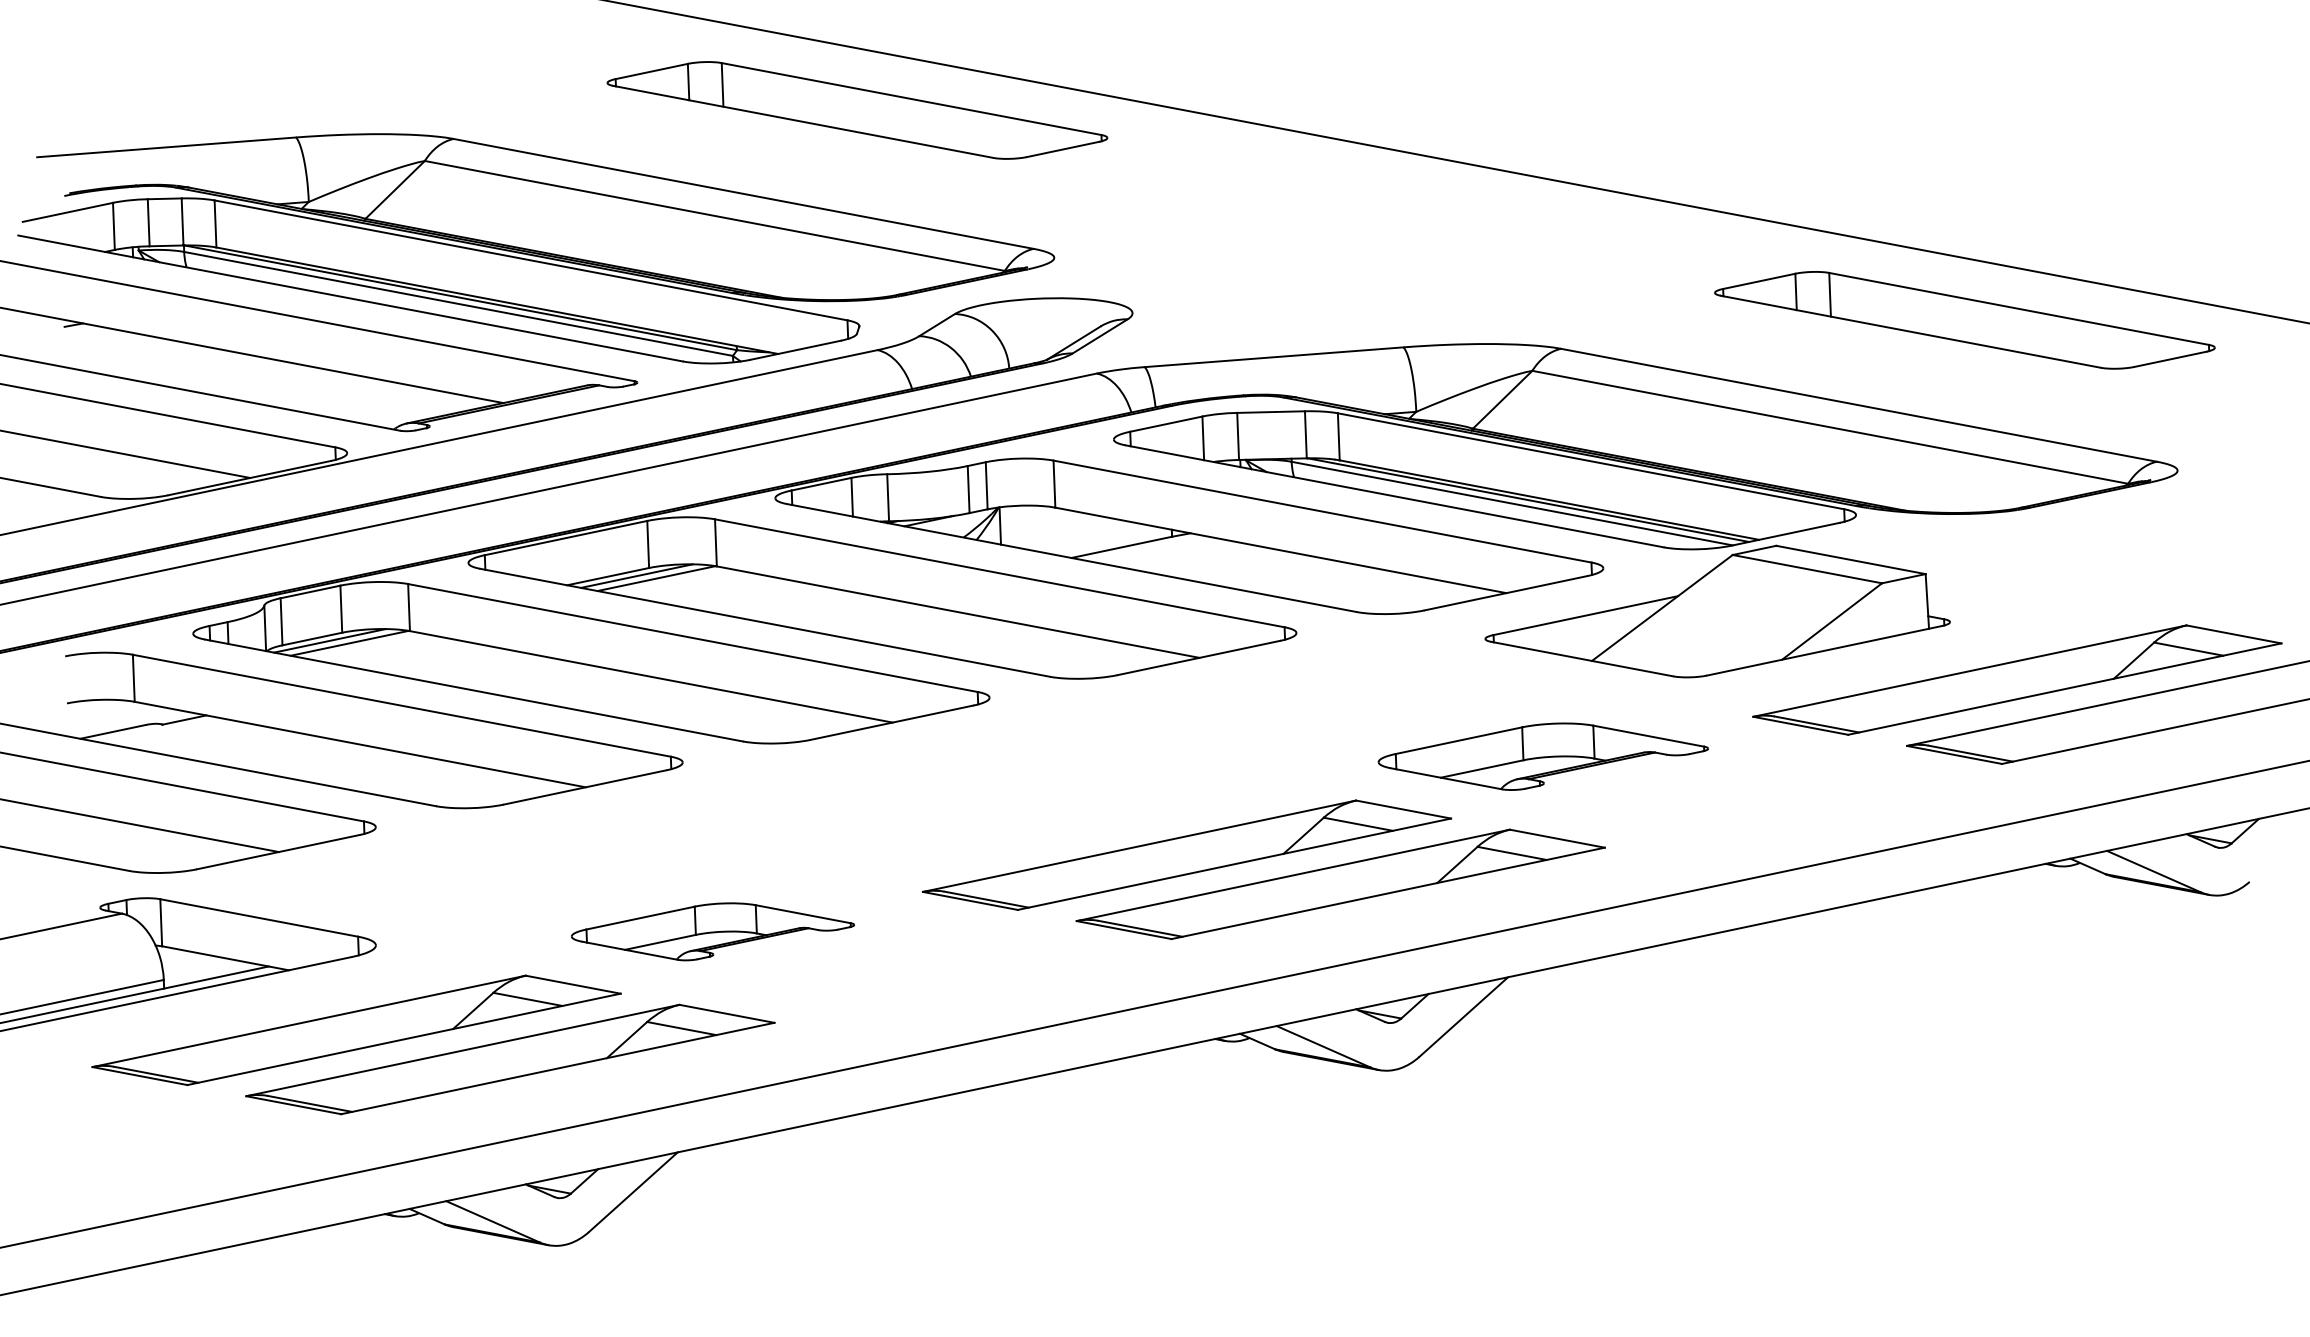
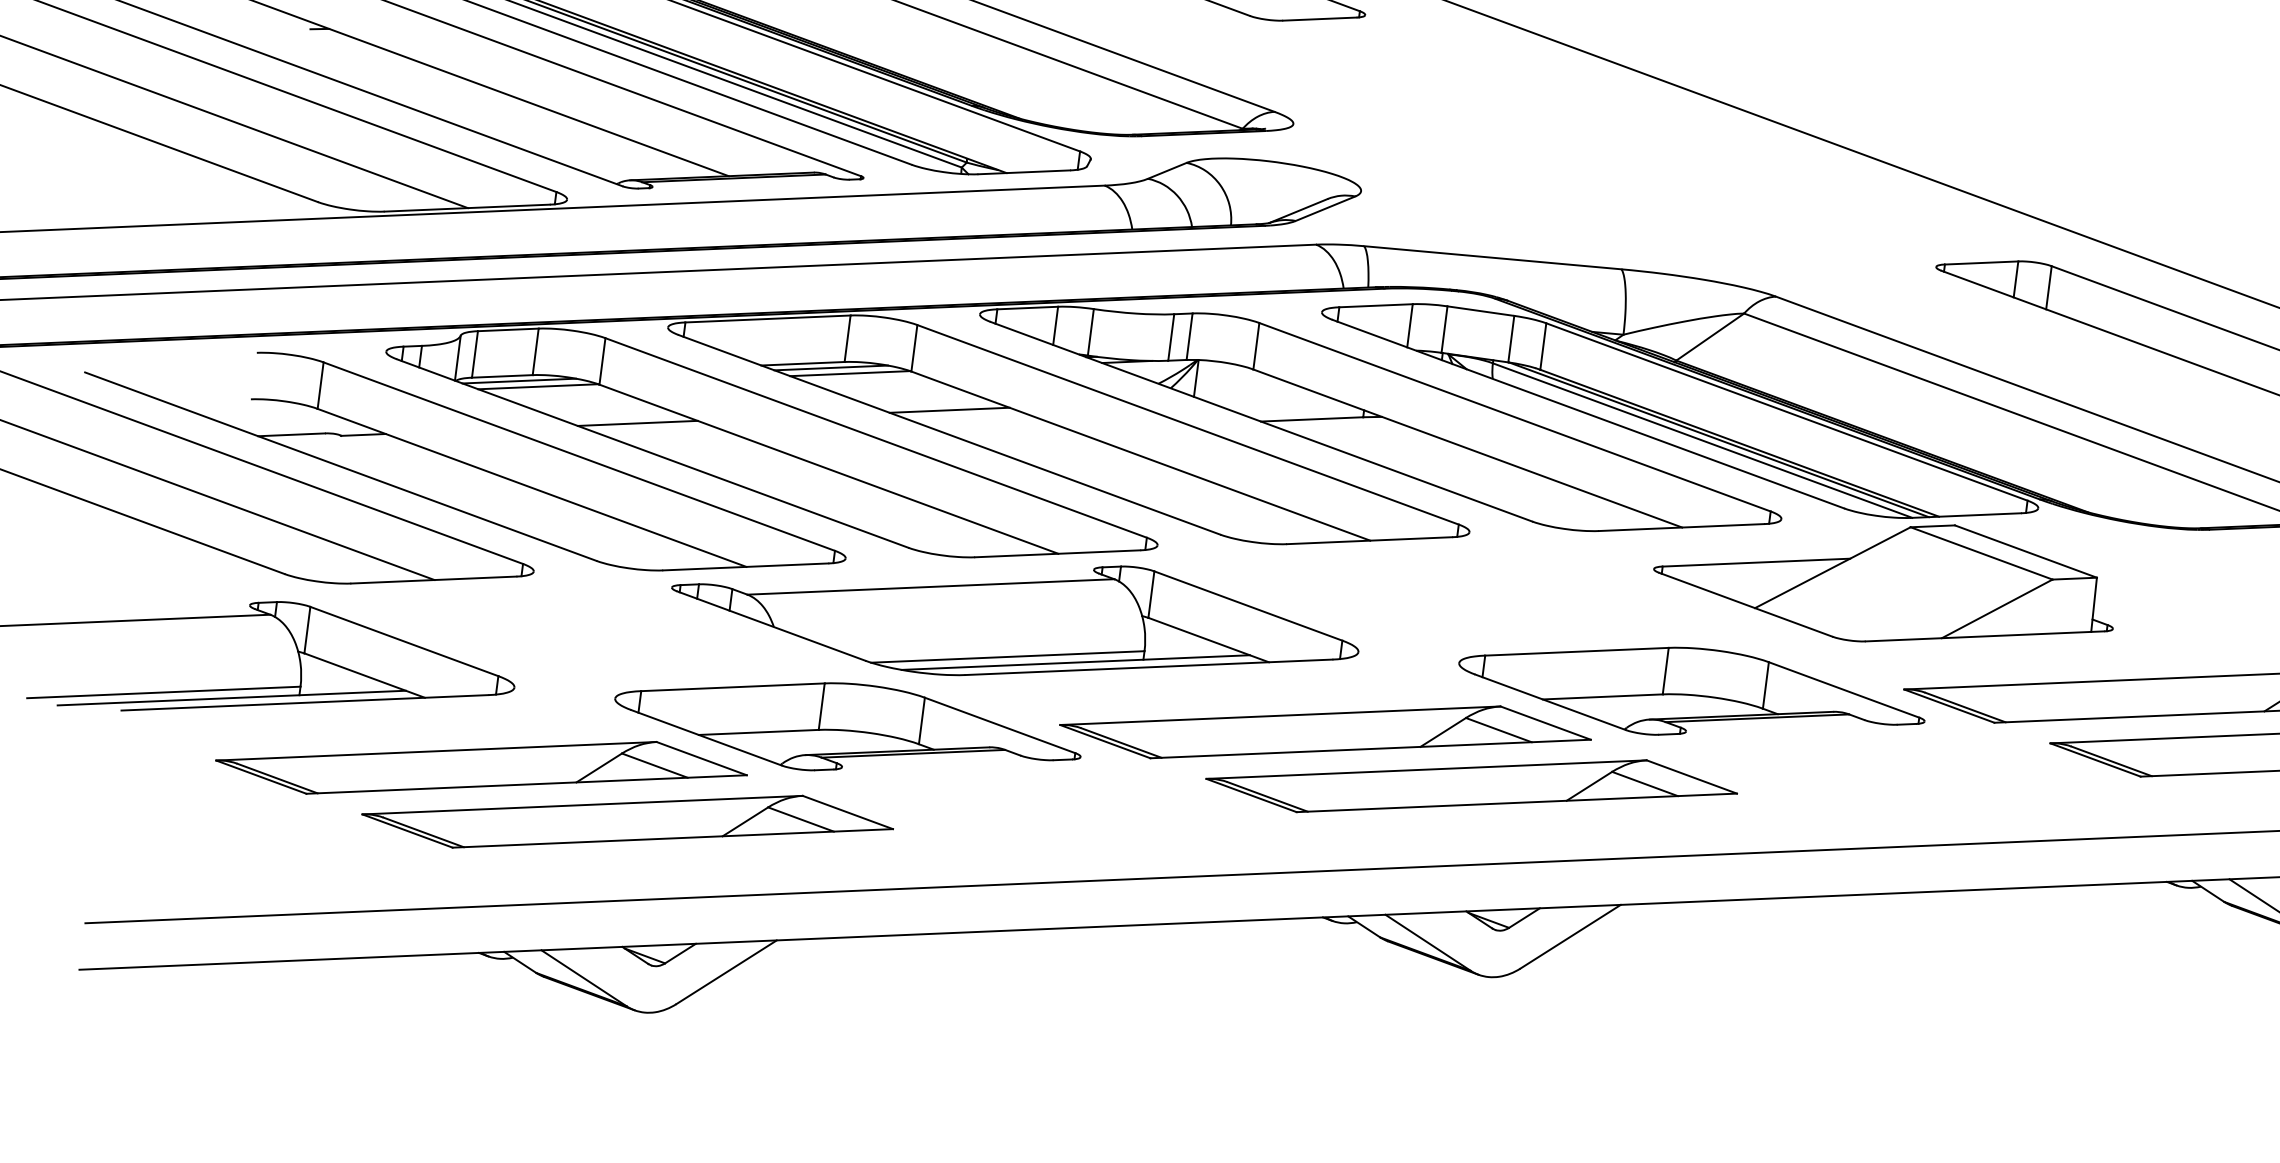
line: (761, 597) -> (950, 409), added
line: (454, 662) -> (638, 422), added
part: (1543, 756) -> (1691, 693), size x1.43
part: (860, 793) -> (1015, 618), added
part: (712, 931) -> (847, 729), size x1.67

